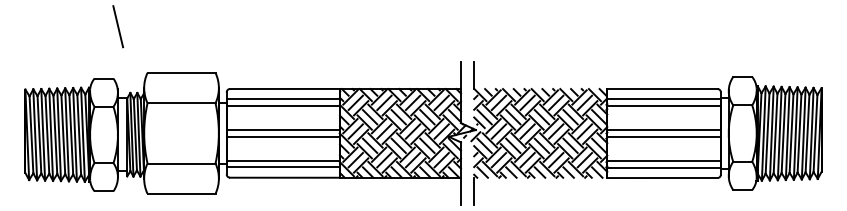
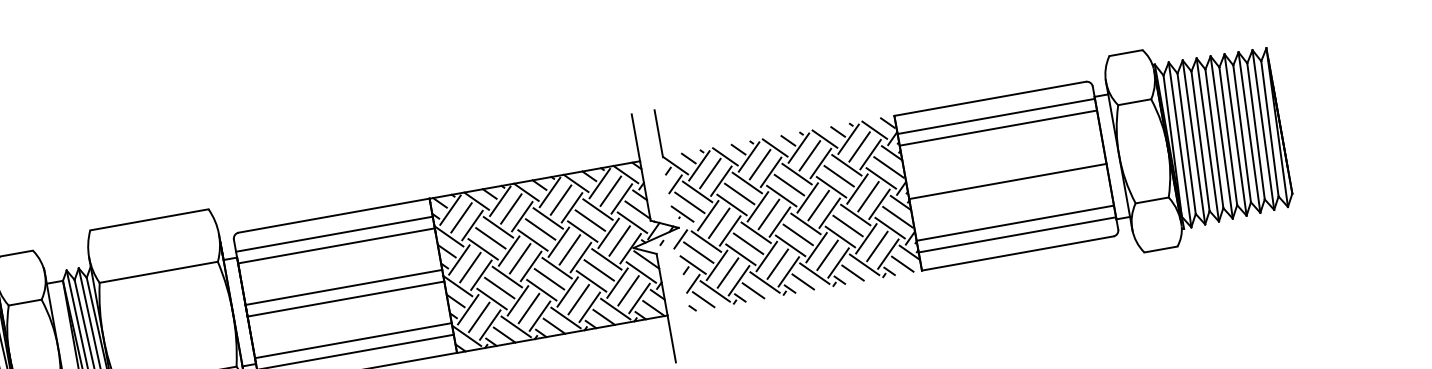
line: (118, 26) -> (25, 158), removed
line: (663, 130) -> (1004, 170), removed
line: (474, 190) -> (694, 333), removed

